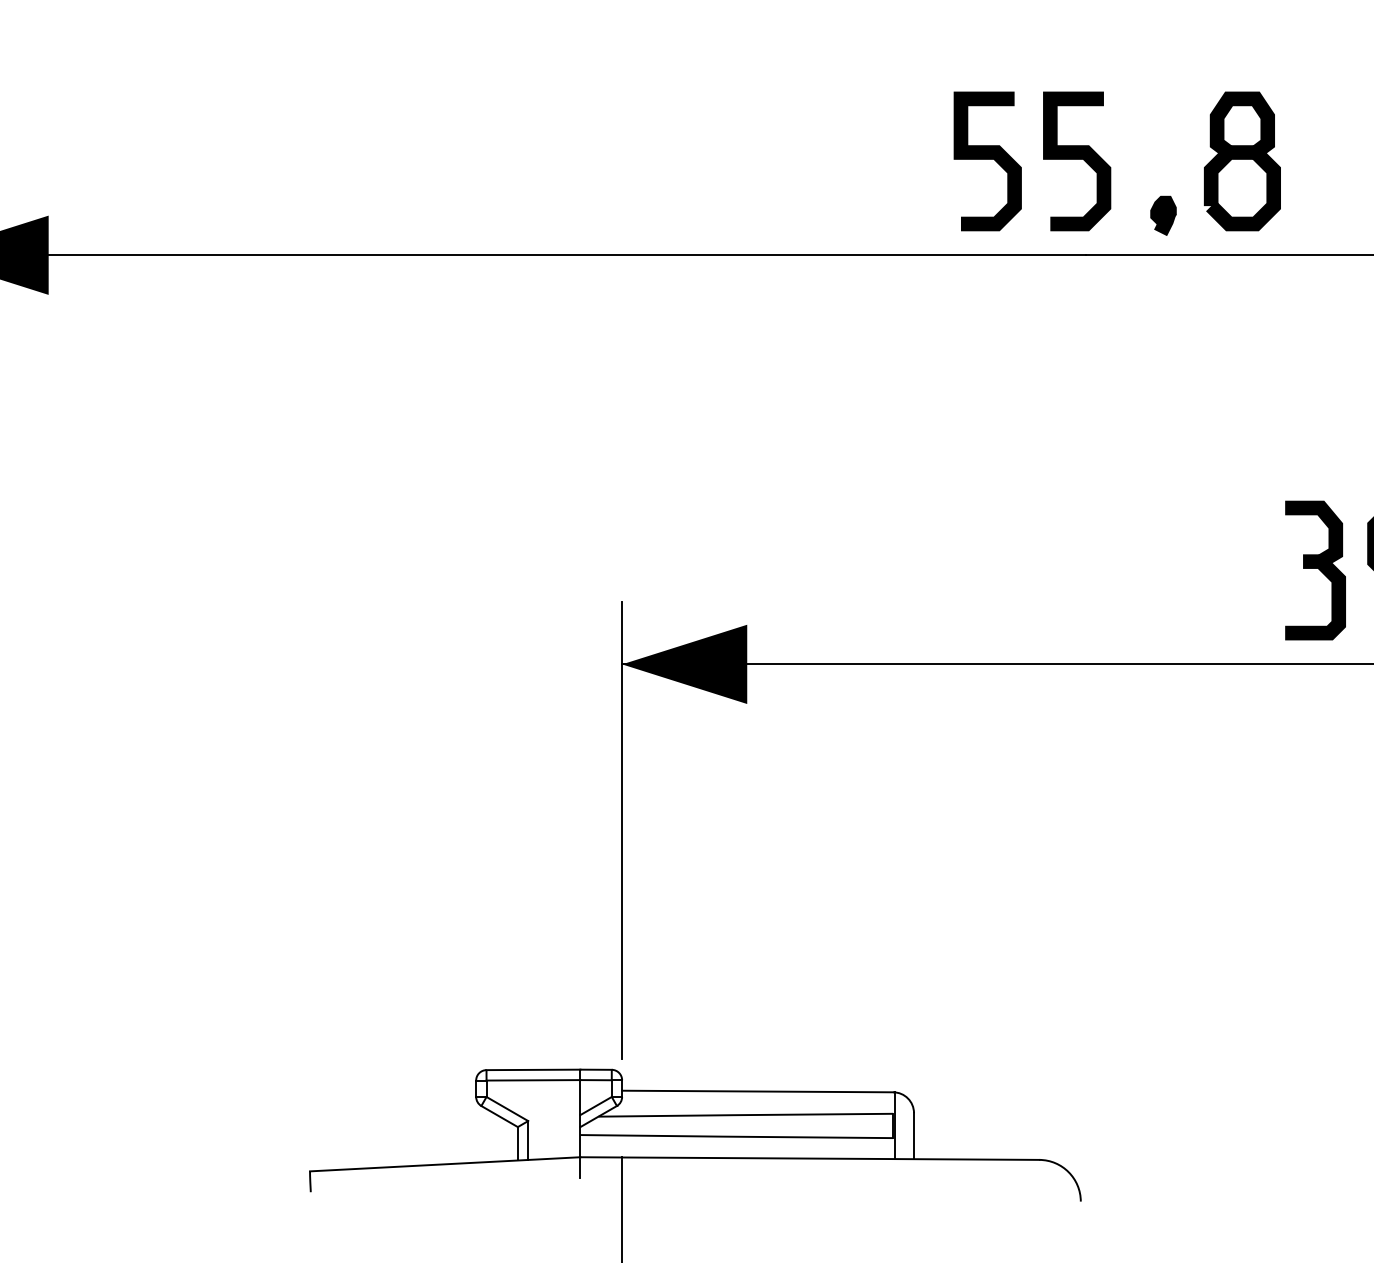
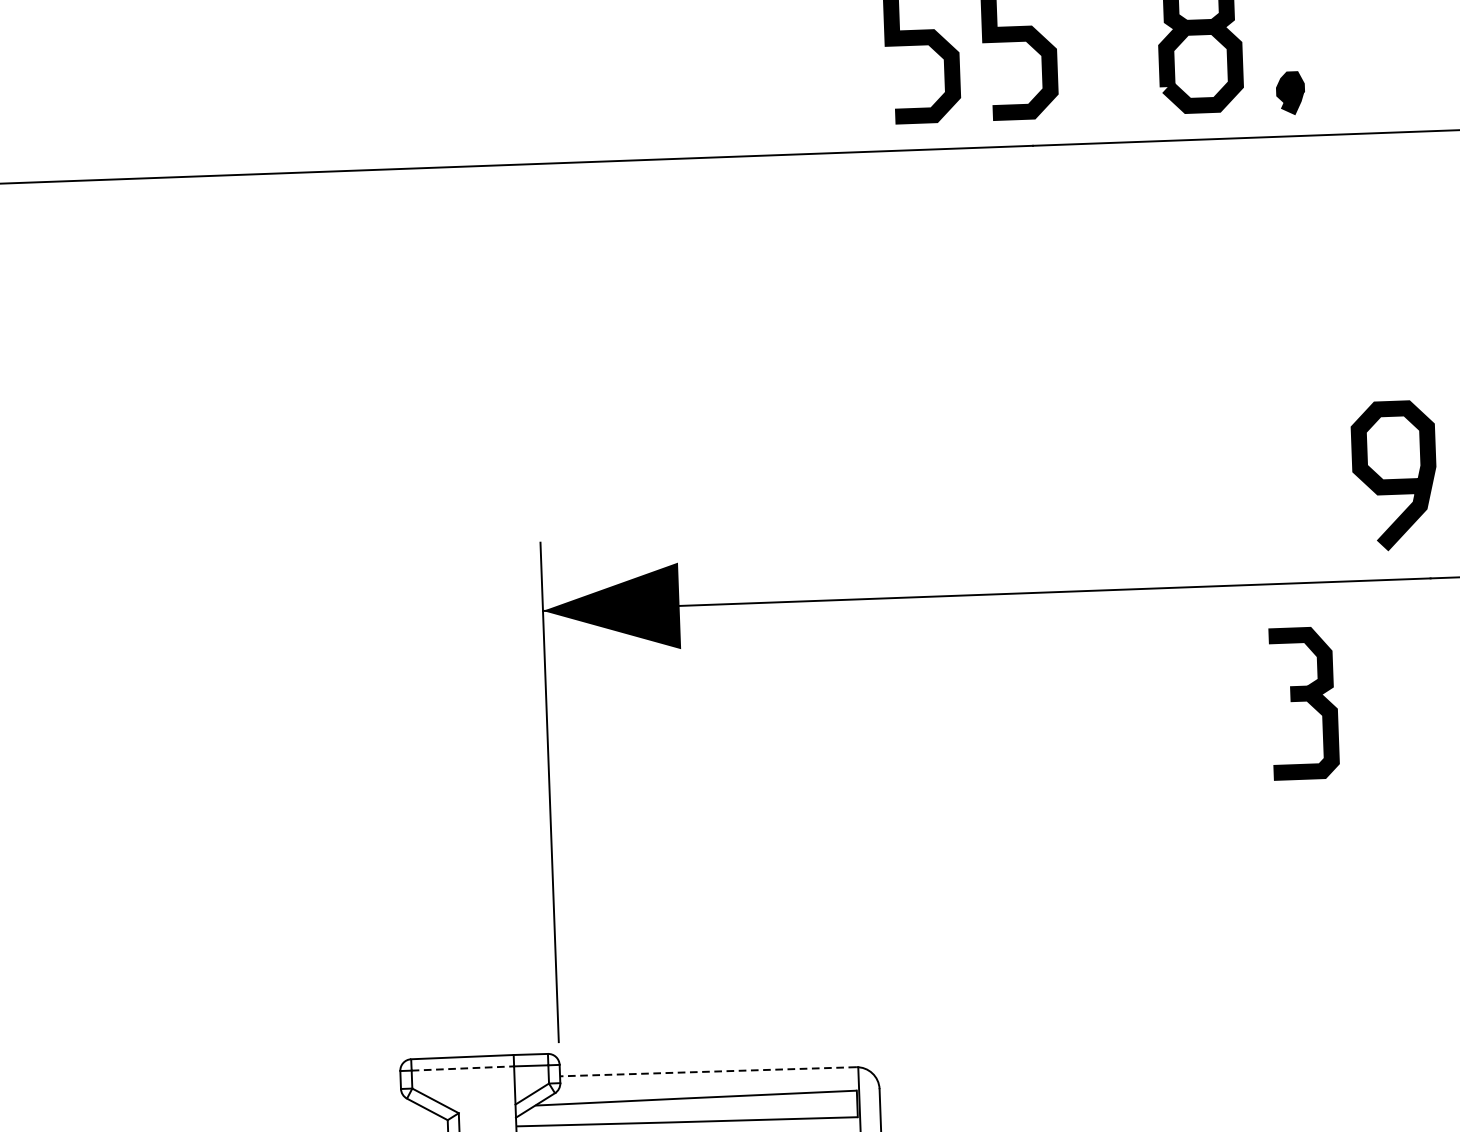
part: (1163, 215) -> (1290, 92), moved
part: (1315, 570) -> (1304, 703), moved
line: (533, 1080) -> (462, 1068), solid -> dashed
line: (757, 1091) -> (707, 1071), solid -> dashed

